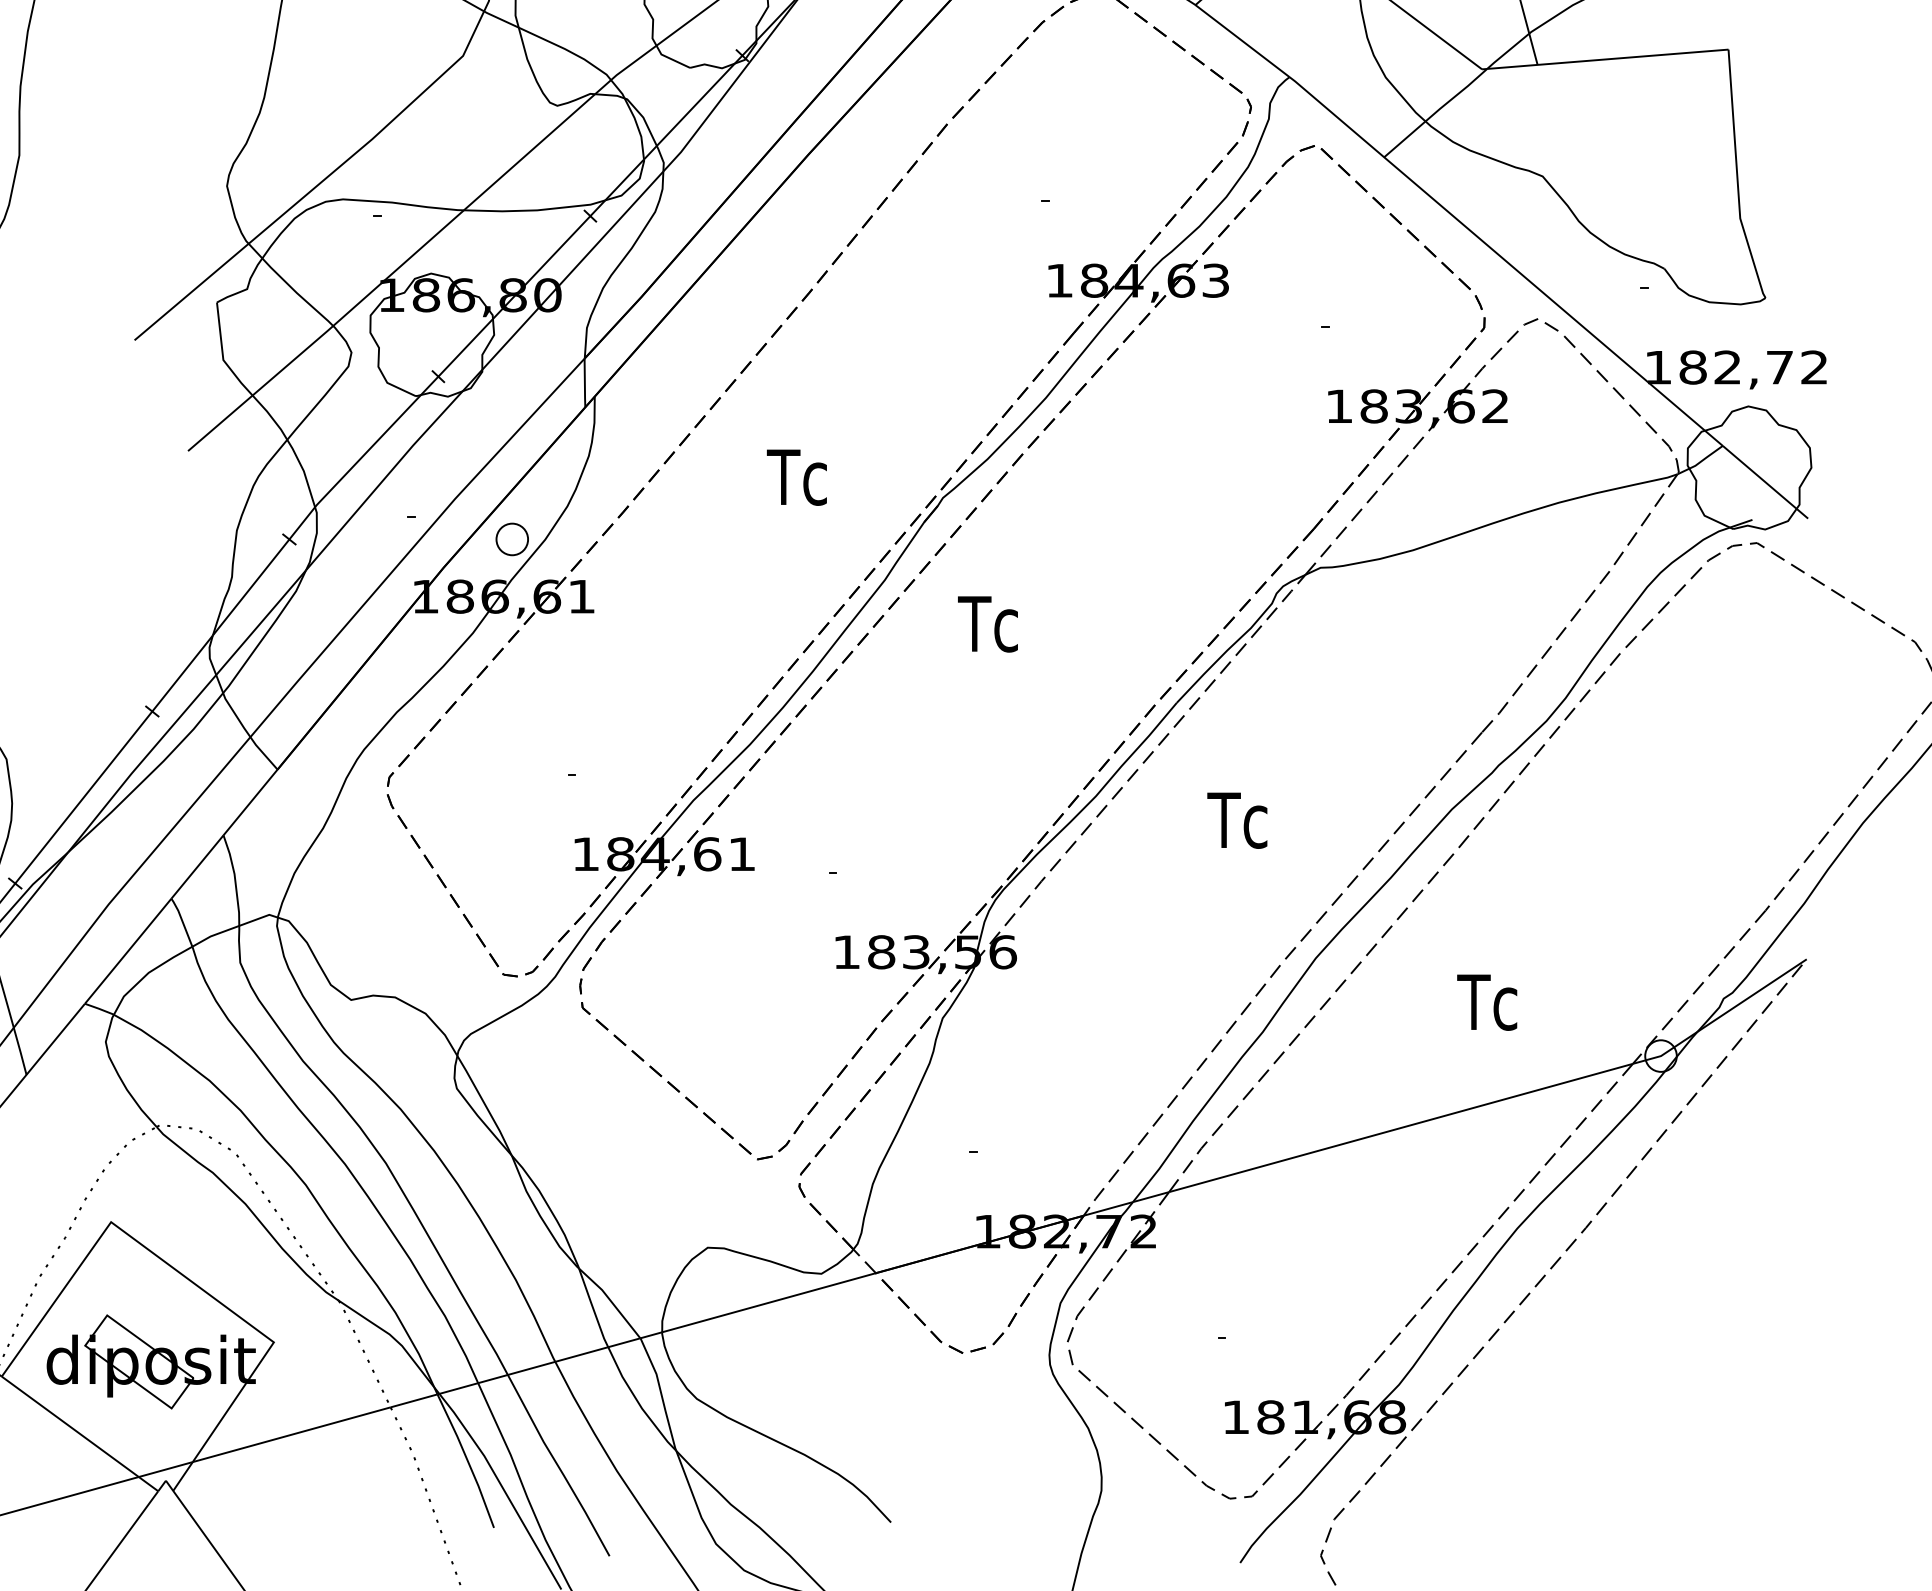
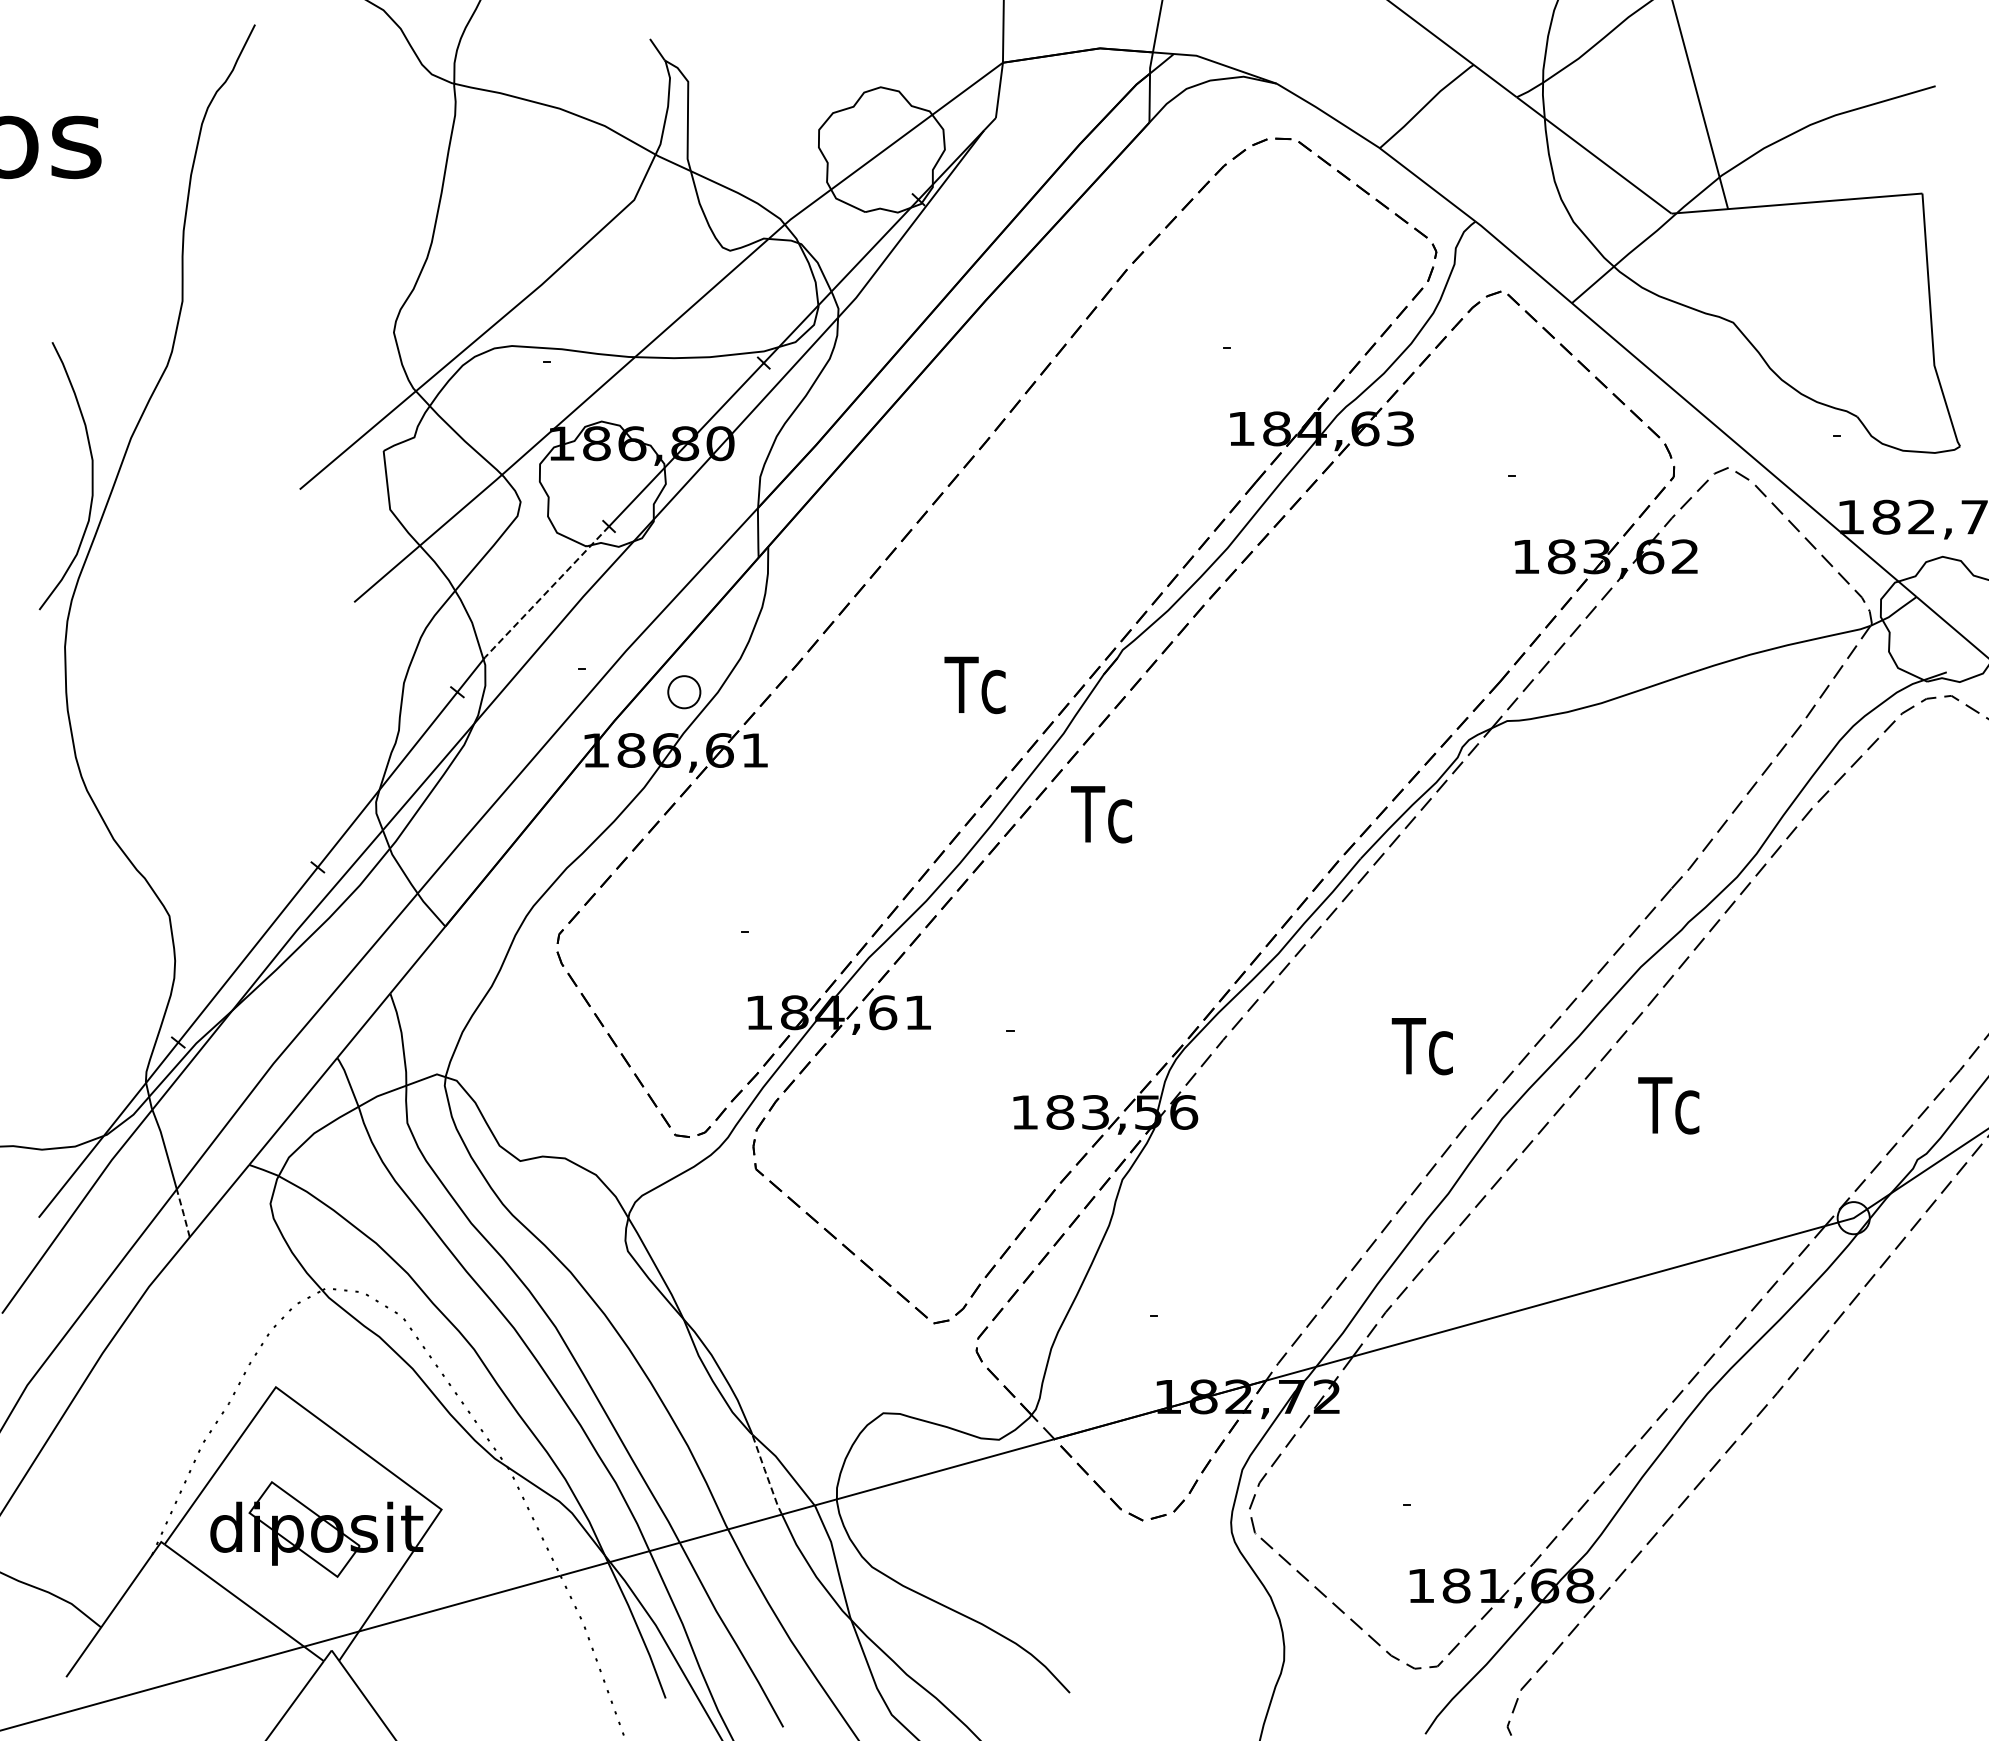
line: (375, 442) -> (545, 593), solid -> dashed
text: (796, 477) -> (974, 685), moved
text: (987, 624) -> (1101, 814), moved
text: (1236, 820) -> (1421, 1046), moved
text: (1486, 1002) -> (1668, 1105), moved
line: (20, 1051) -> (183, 1213), solid -> dashed
line: (593, 1307) -> (766, 1474), solid -> dashed

